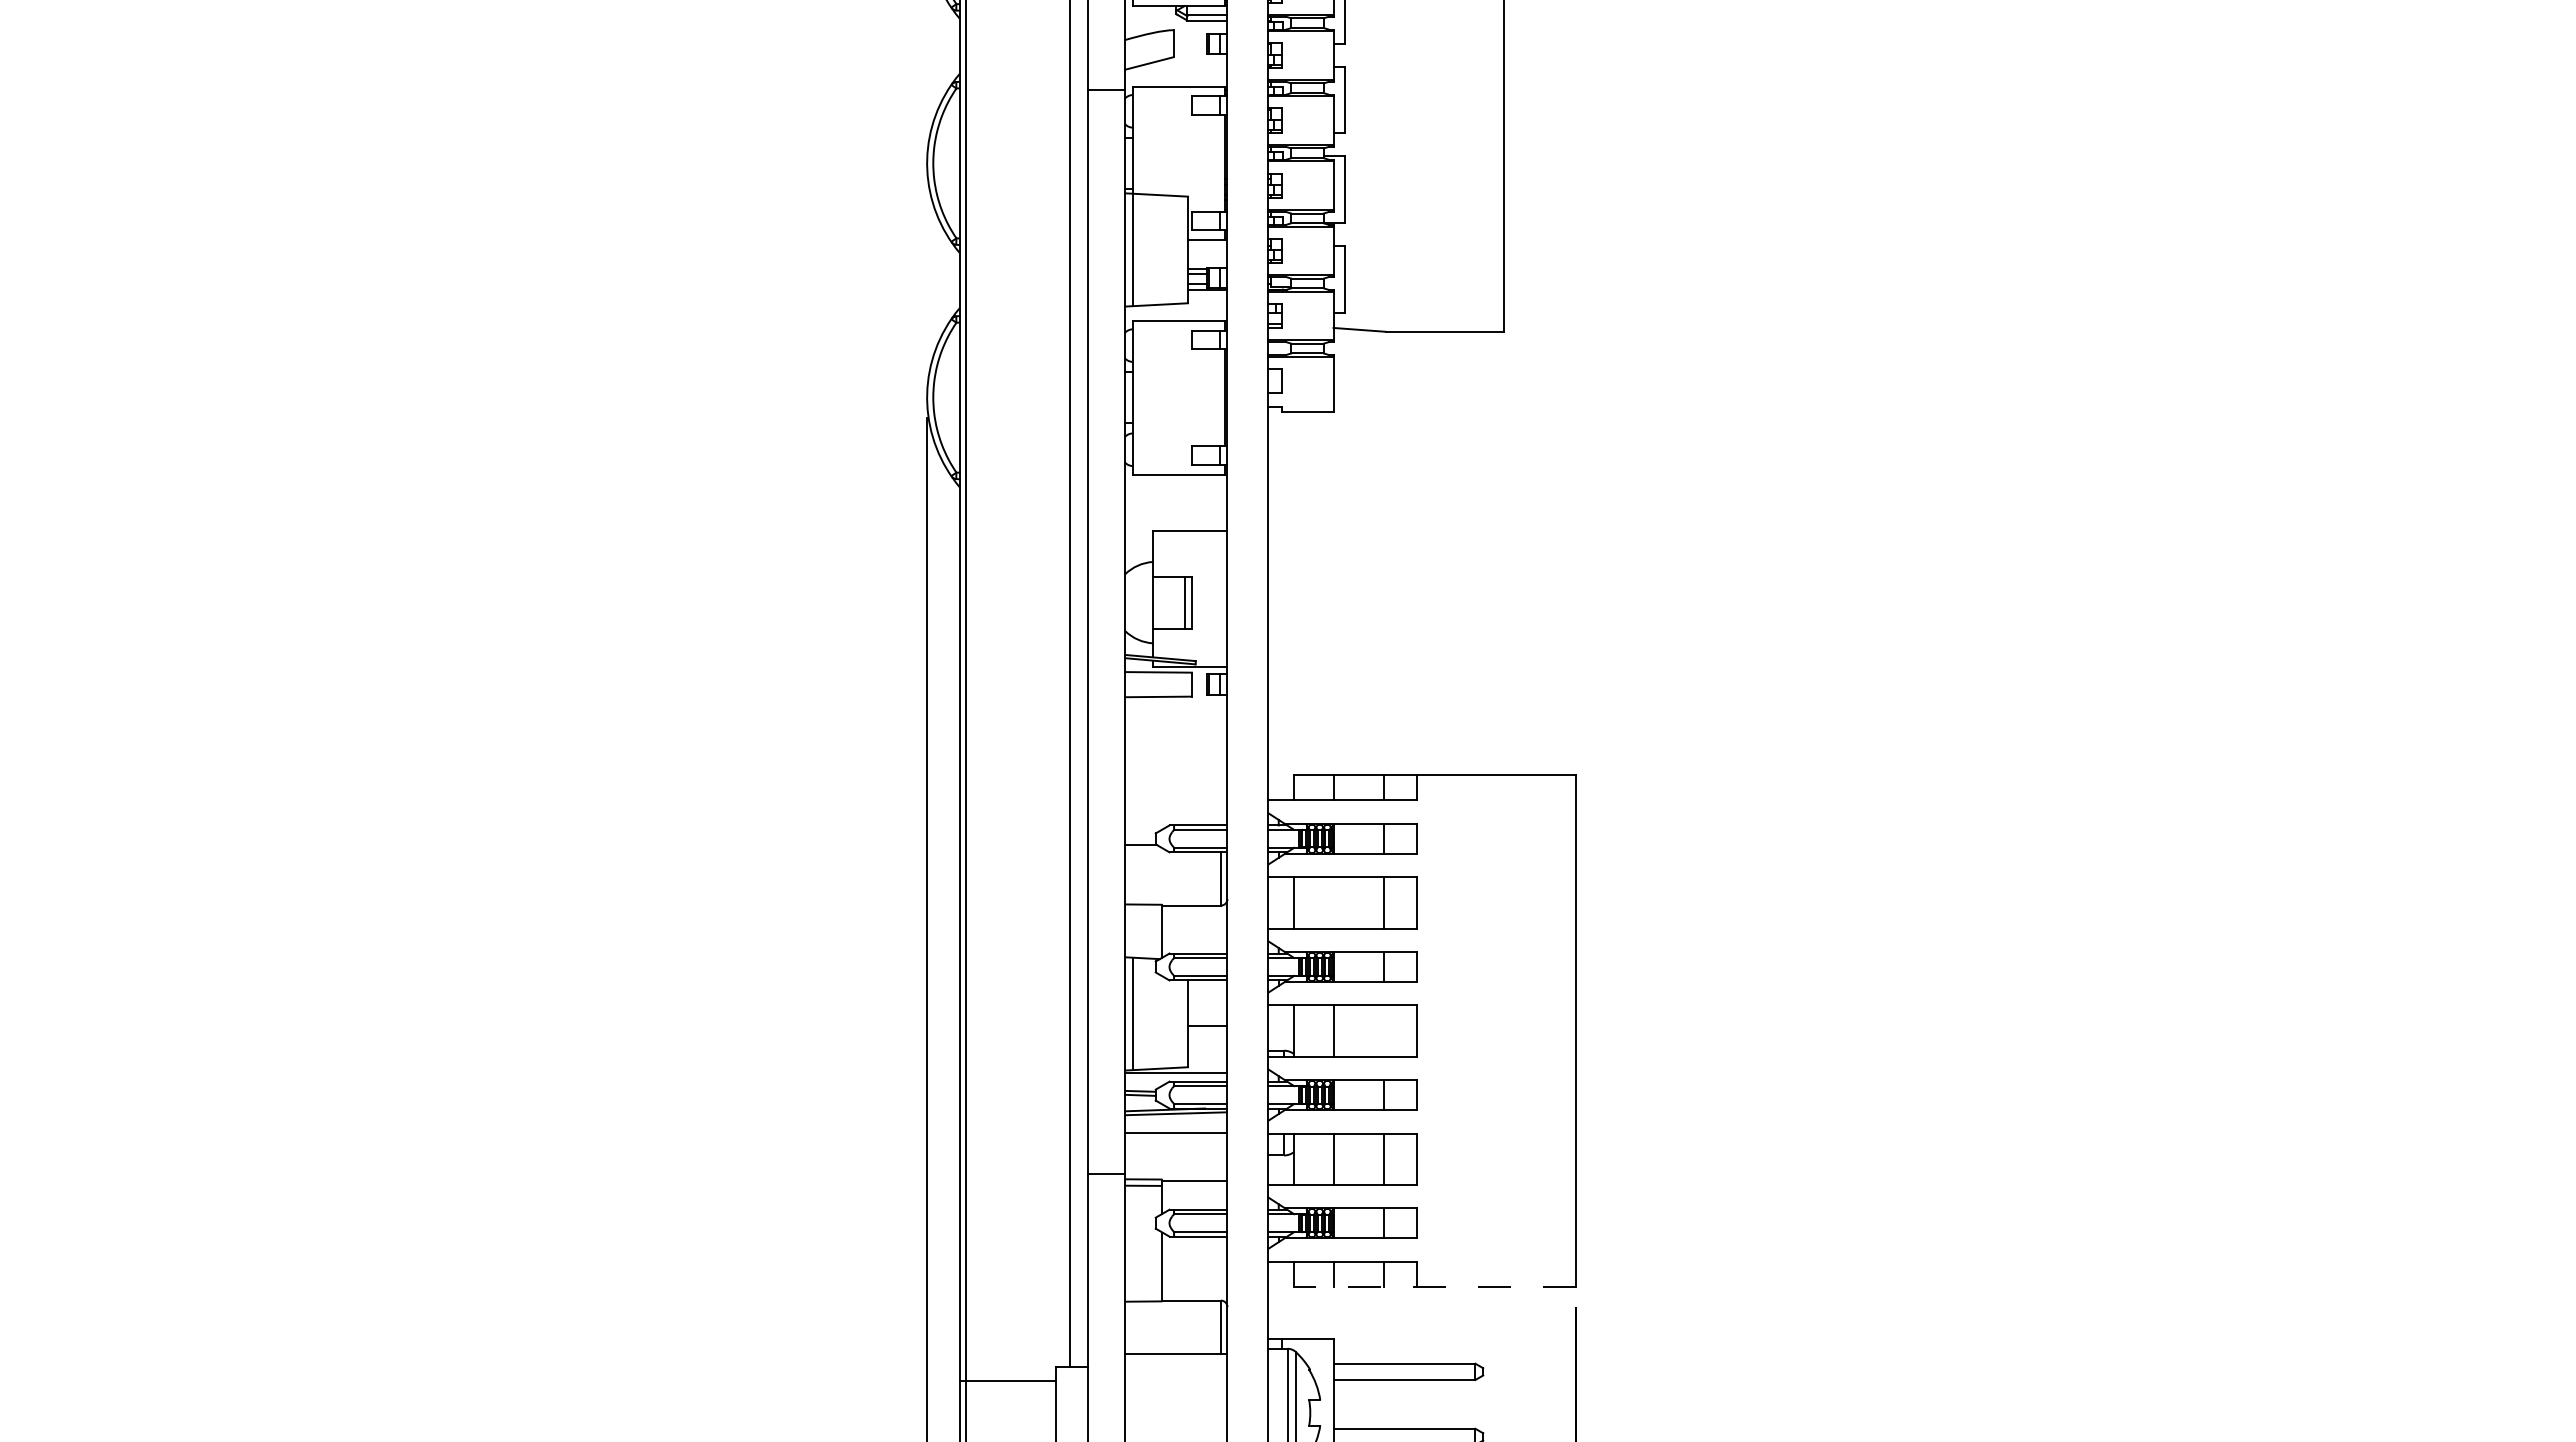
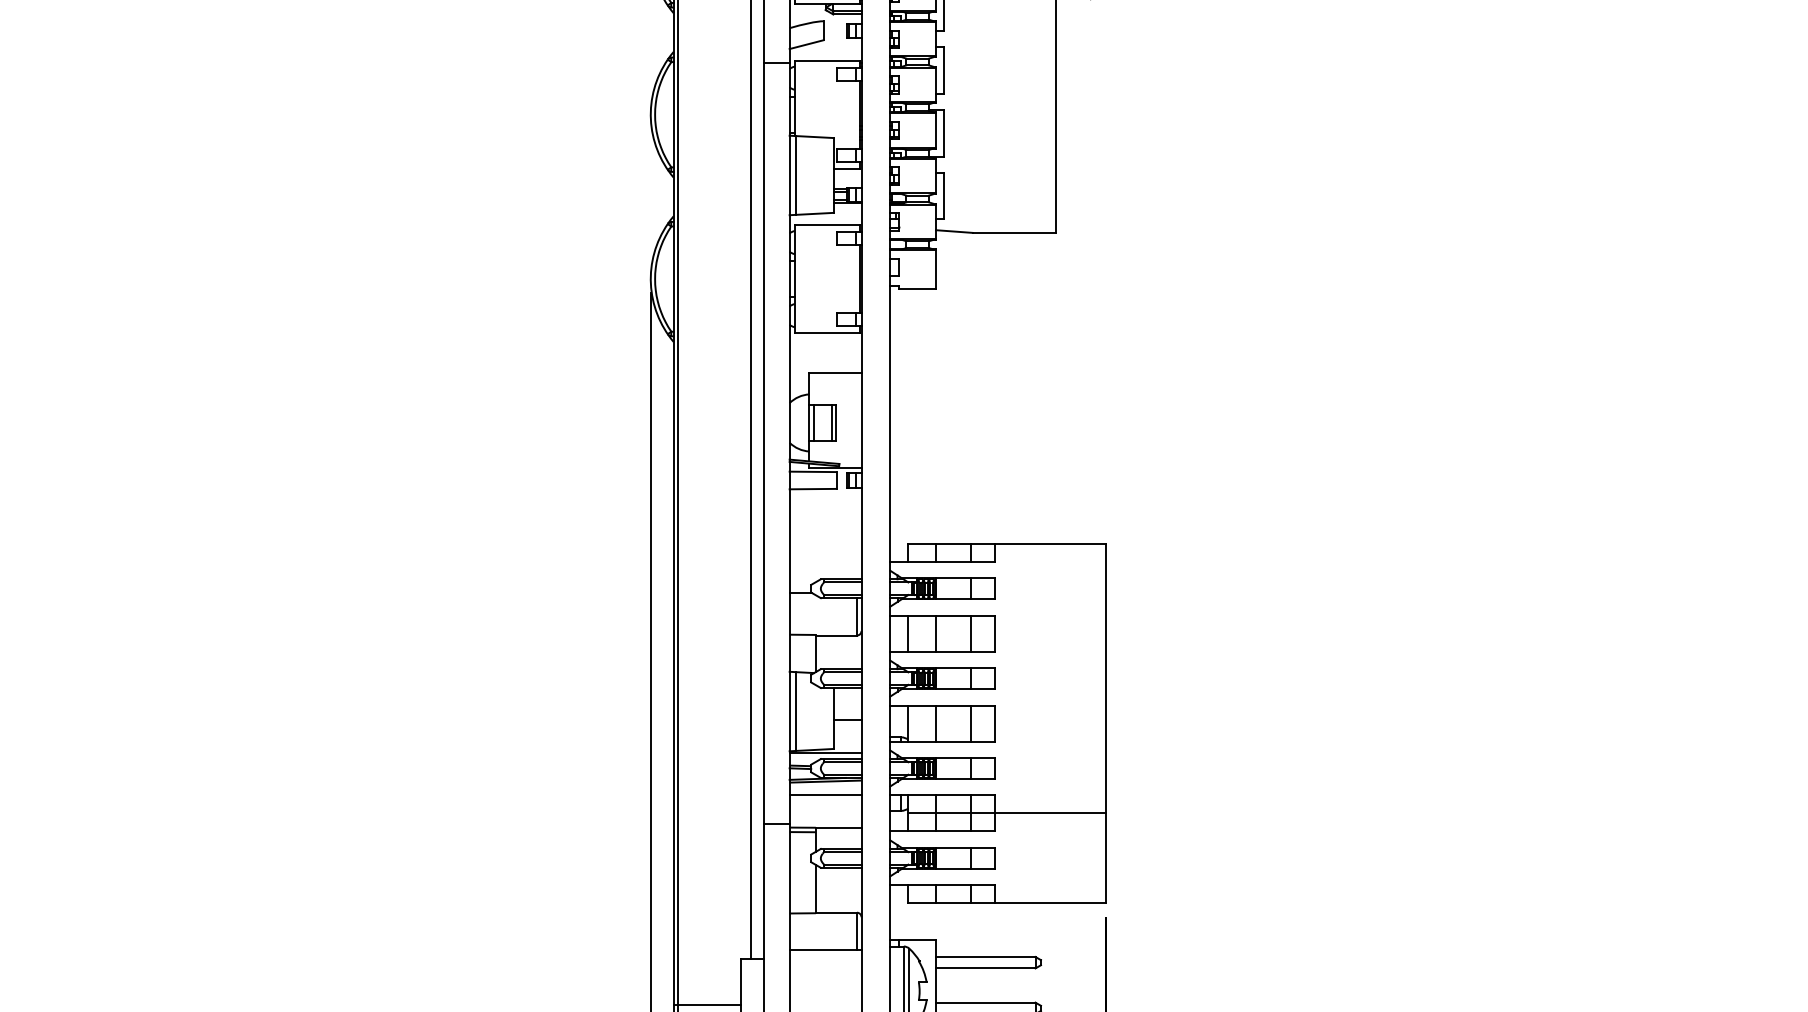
line: (1159, 602) -> (813, 422), added
line: (1333, 902) -> (935, 633), added
line: (1383, 1030) -> (971, 723), added
line: (1434, 1159) -> (1006, 813), added
line: (1435, 1287) -> (1007, 903), dashed -> solid
line: (1007, 1381) -> (707, 1005), moved

